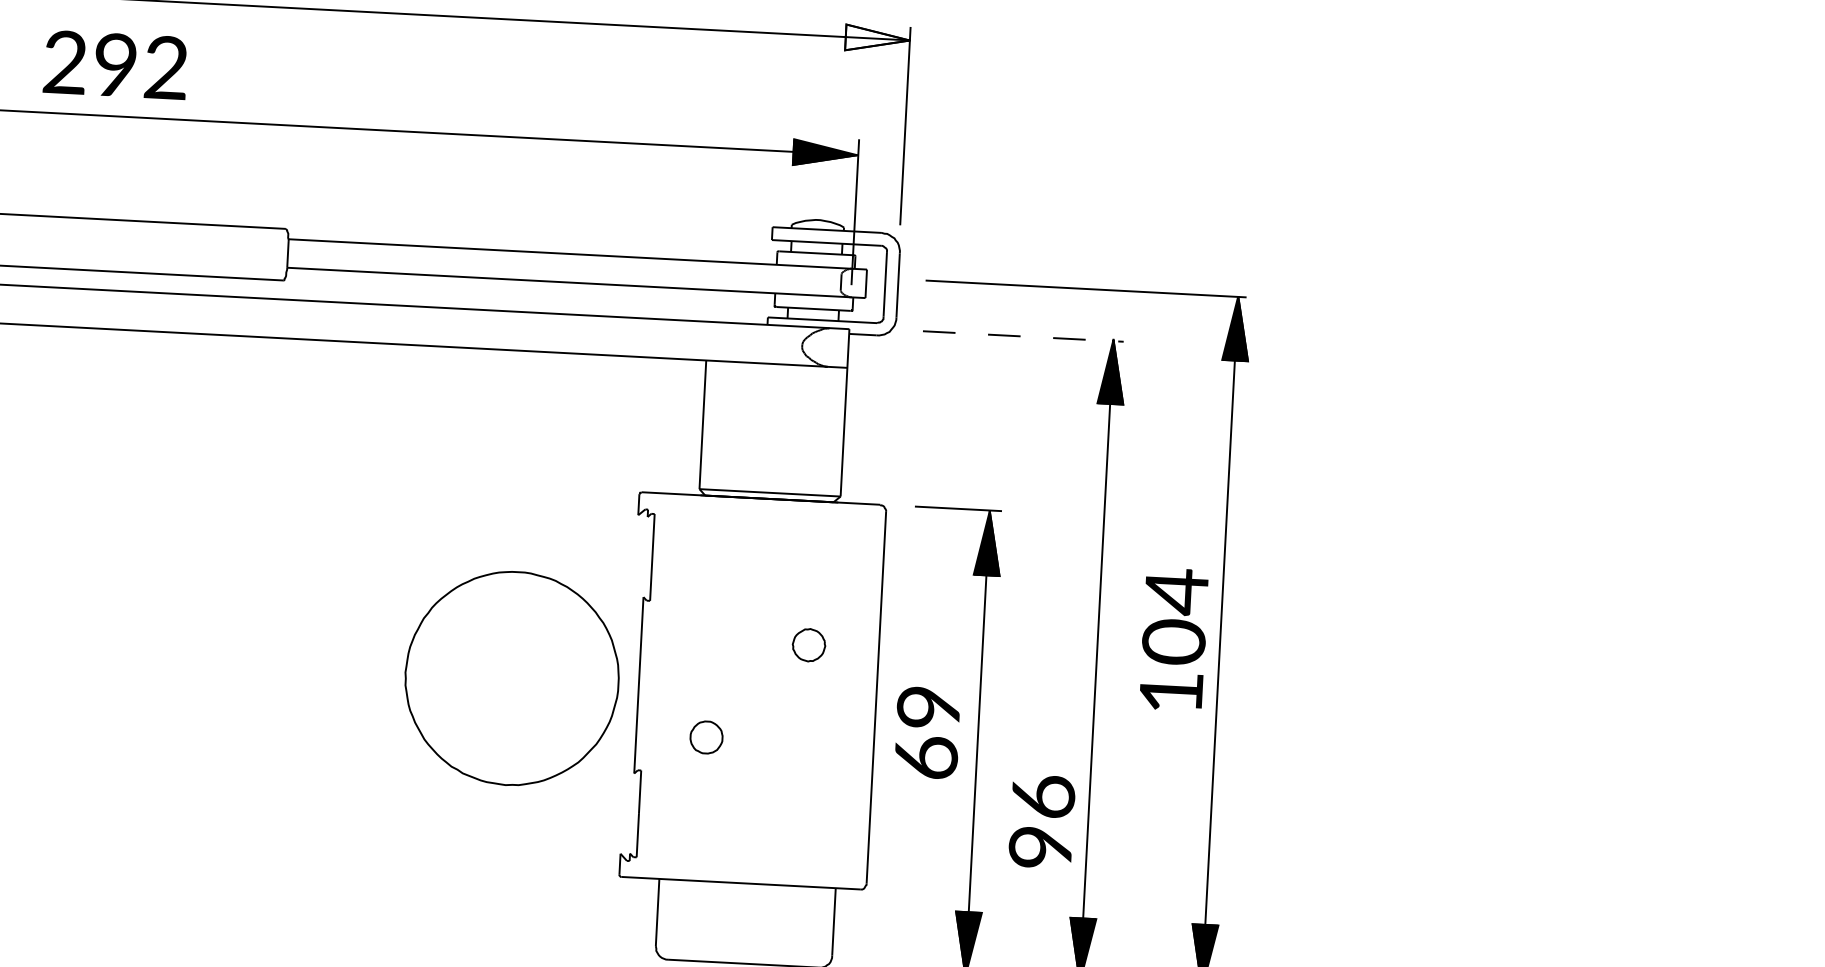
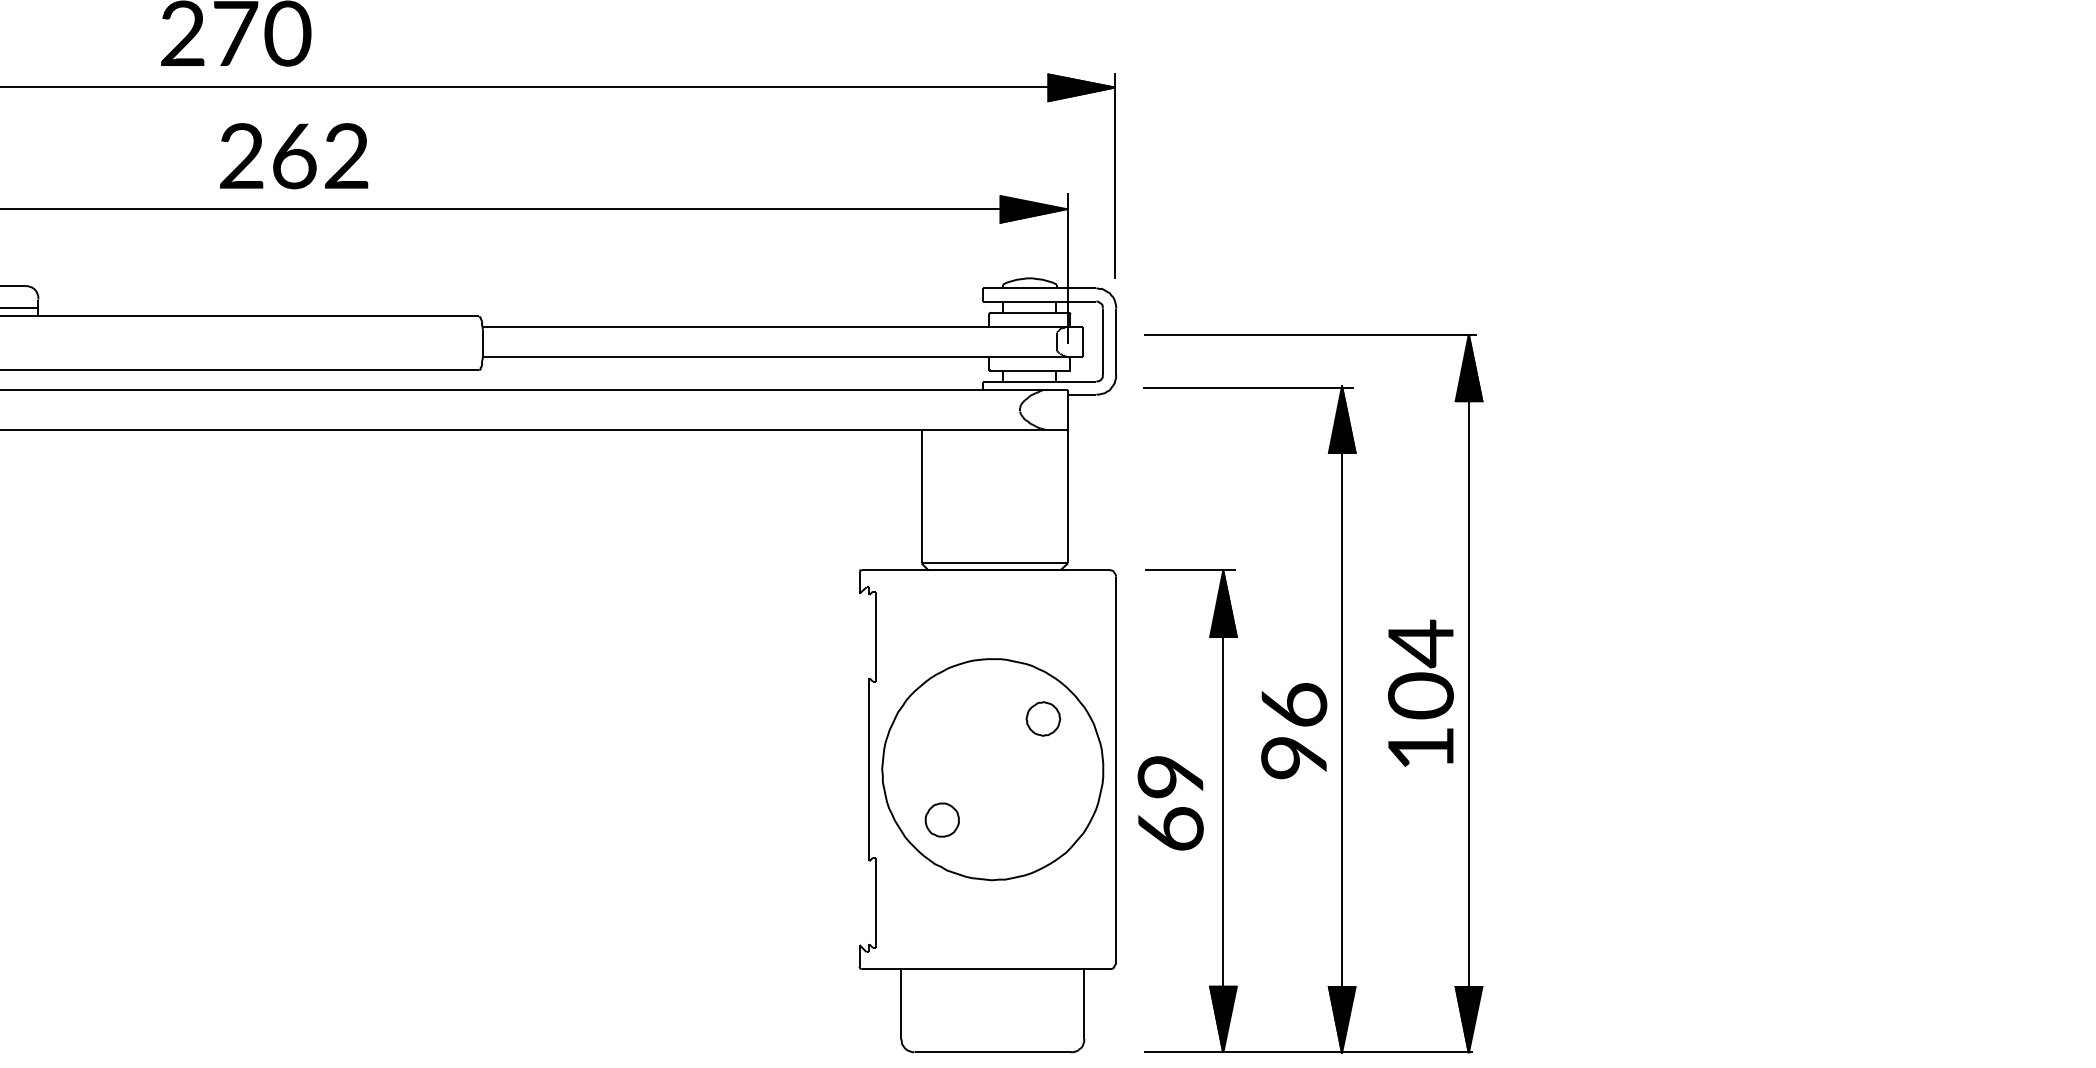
fill: (877, 38) -> (1081, 87), added
text: (115, 65) -> (294, 156), 292 -> 262
line: (1023, 336) -> (1248, 387), dashed -> solid
part: (511, 678) -> (992, 769), moved
text: (1042, 822) -> (1294, 731), moved

